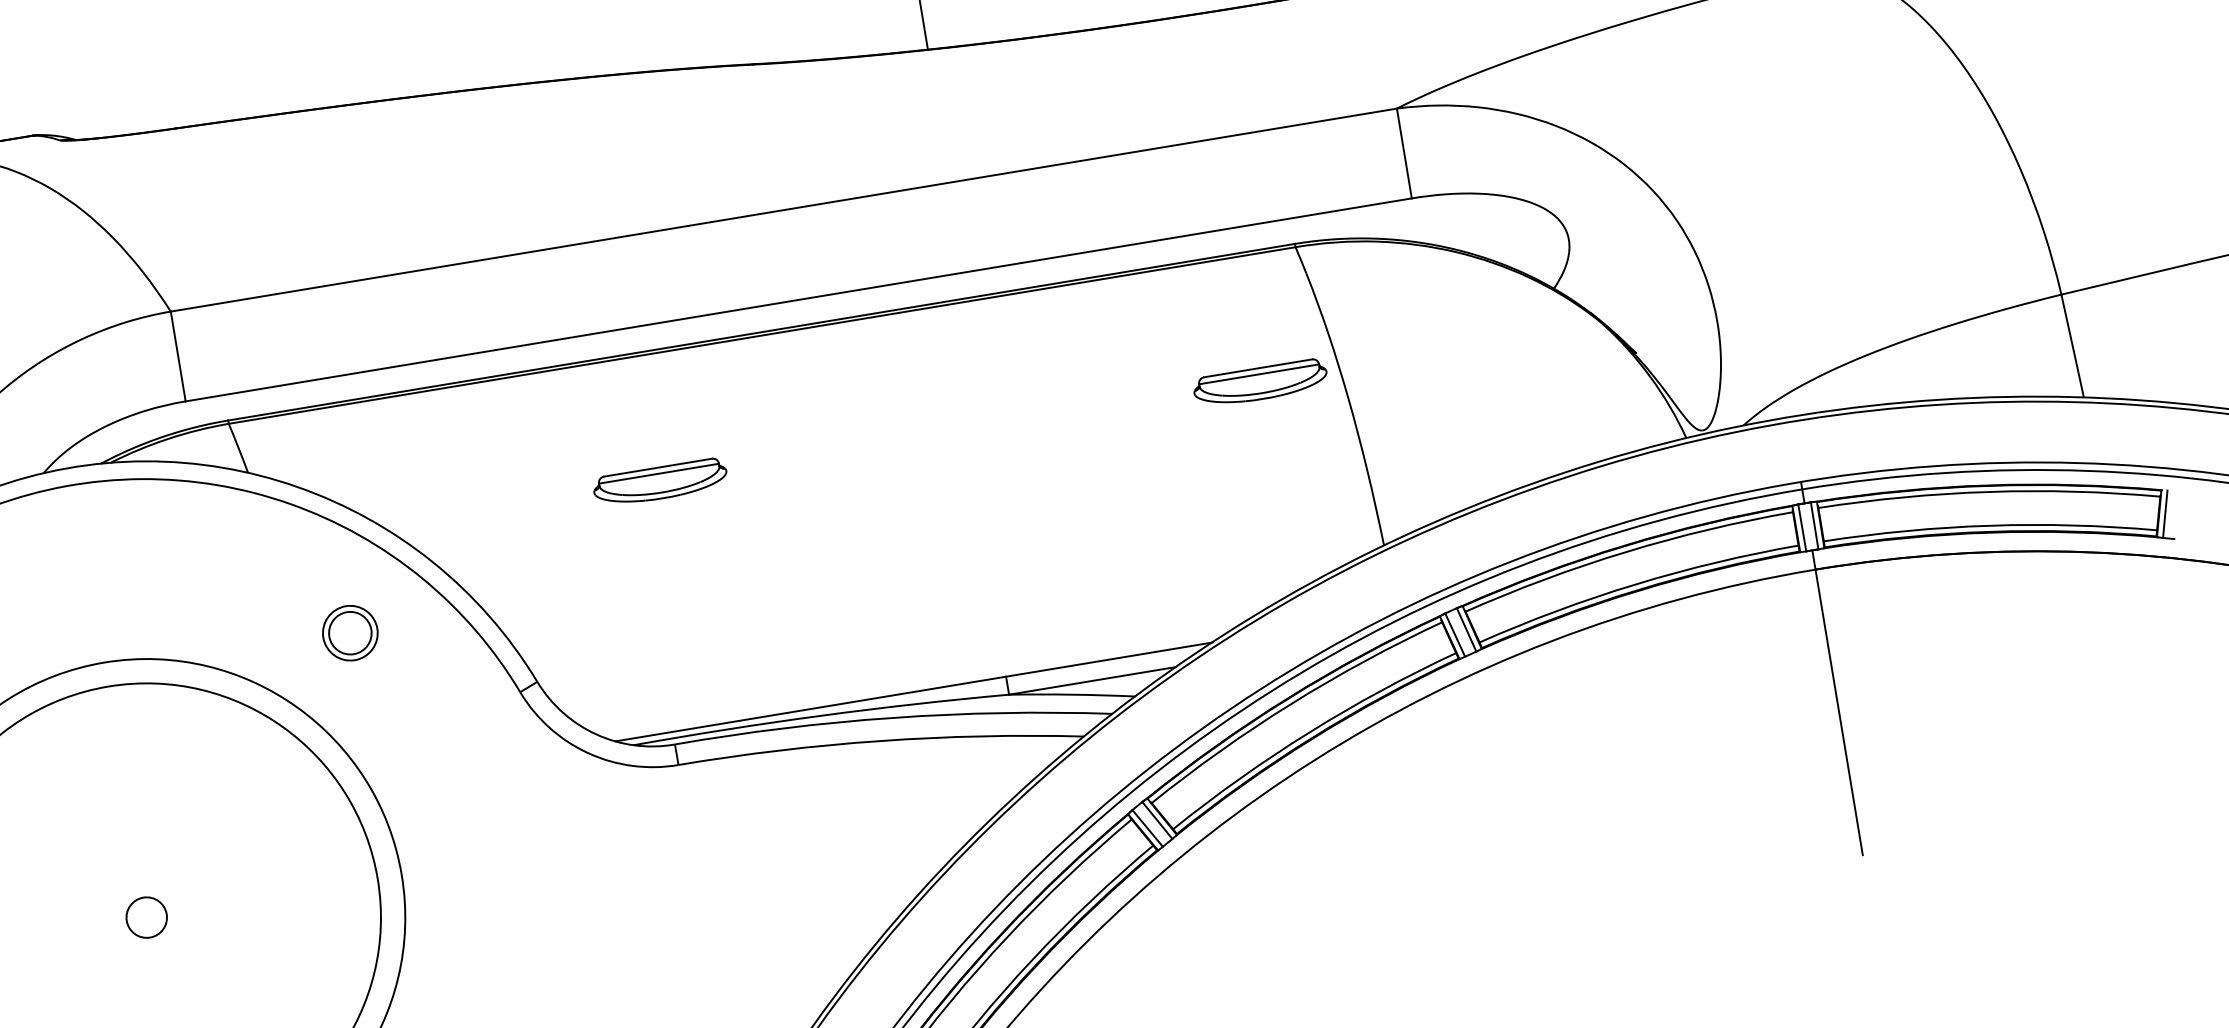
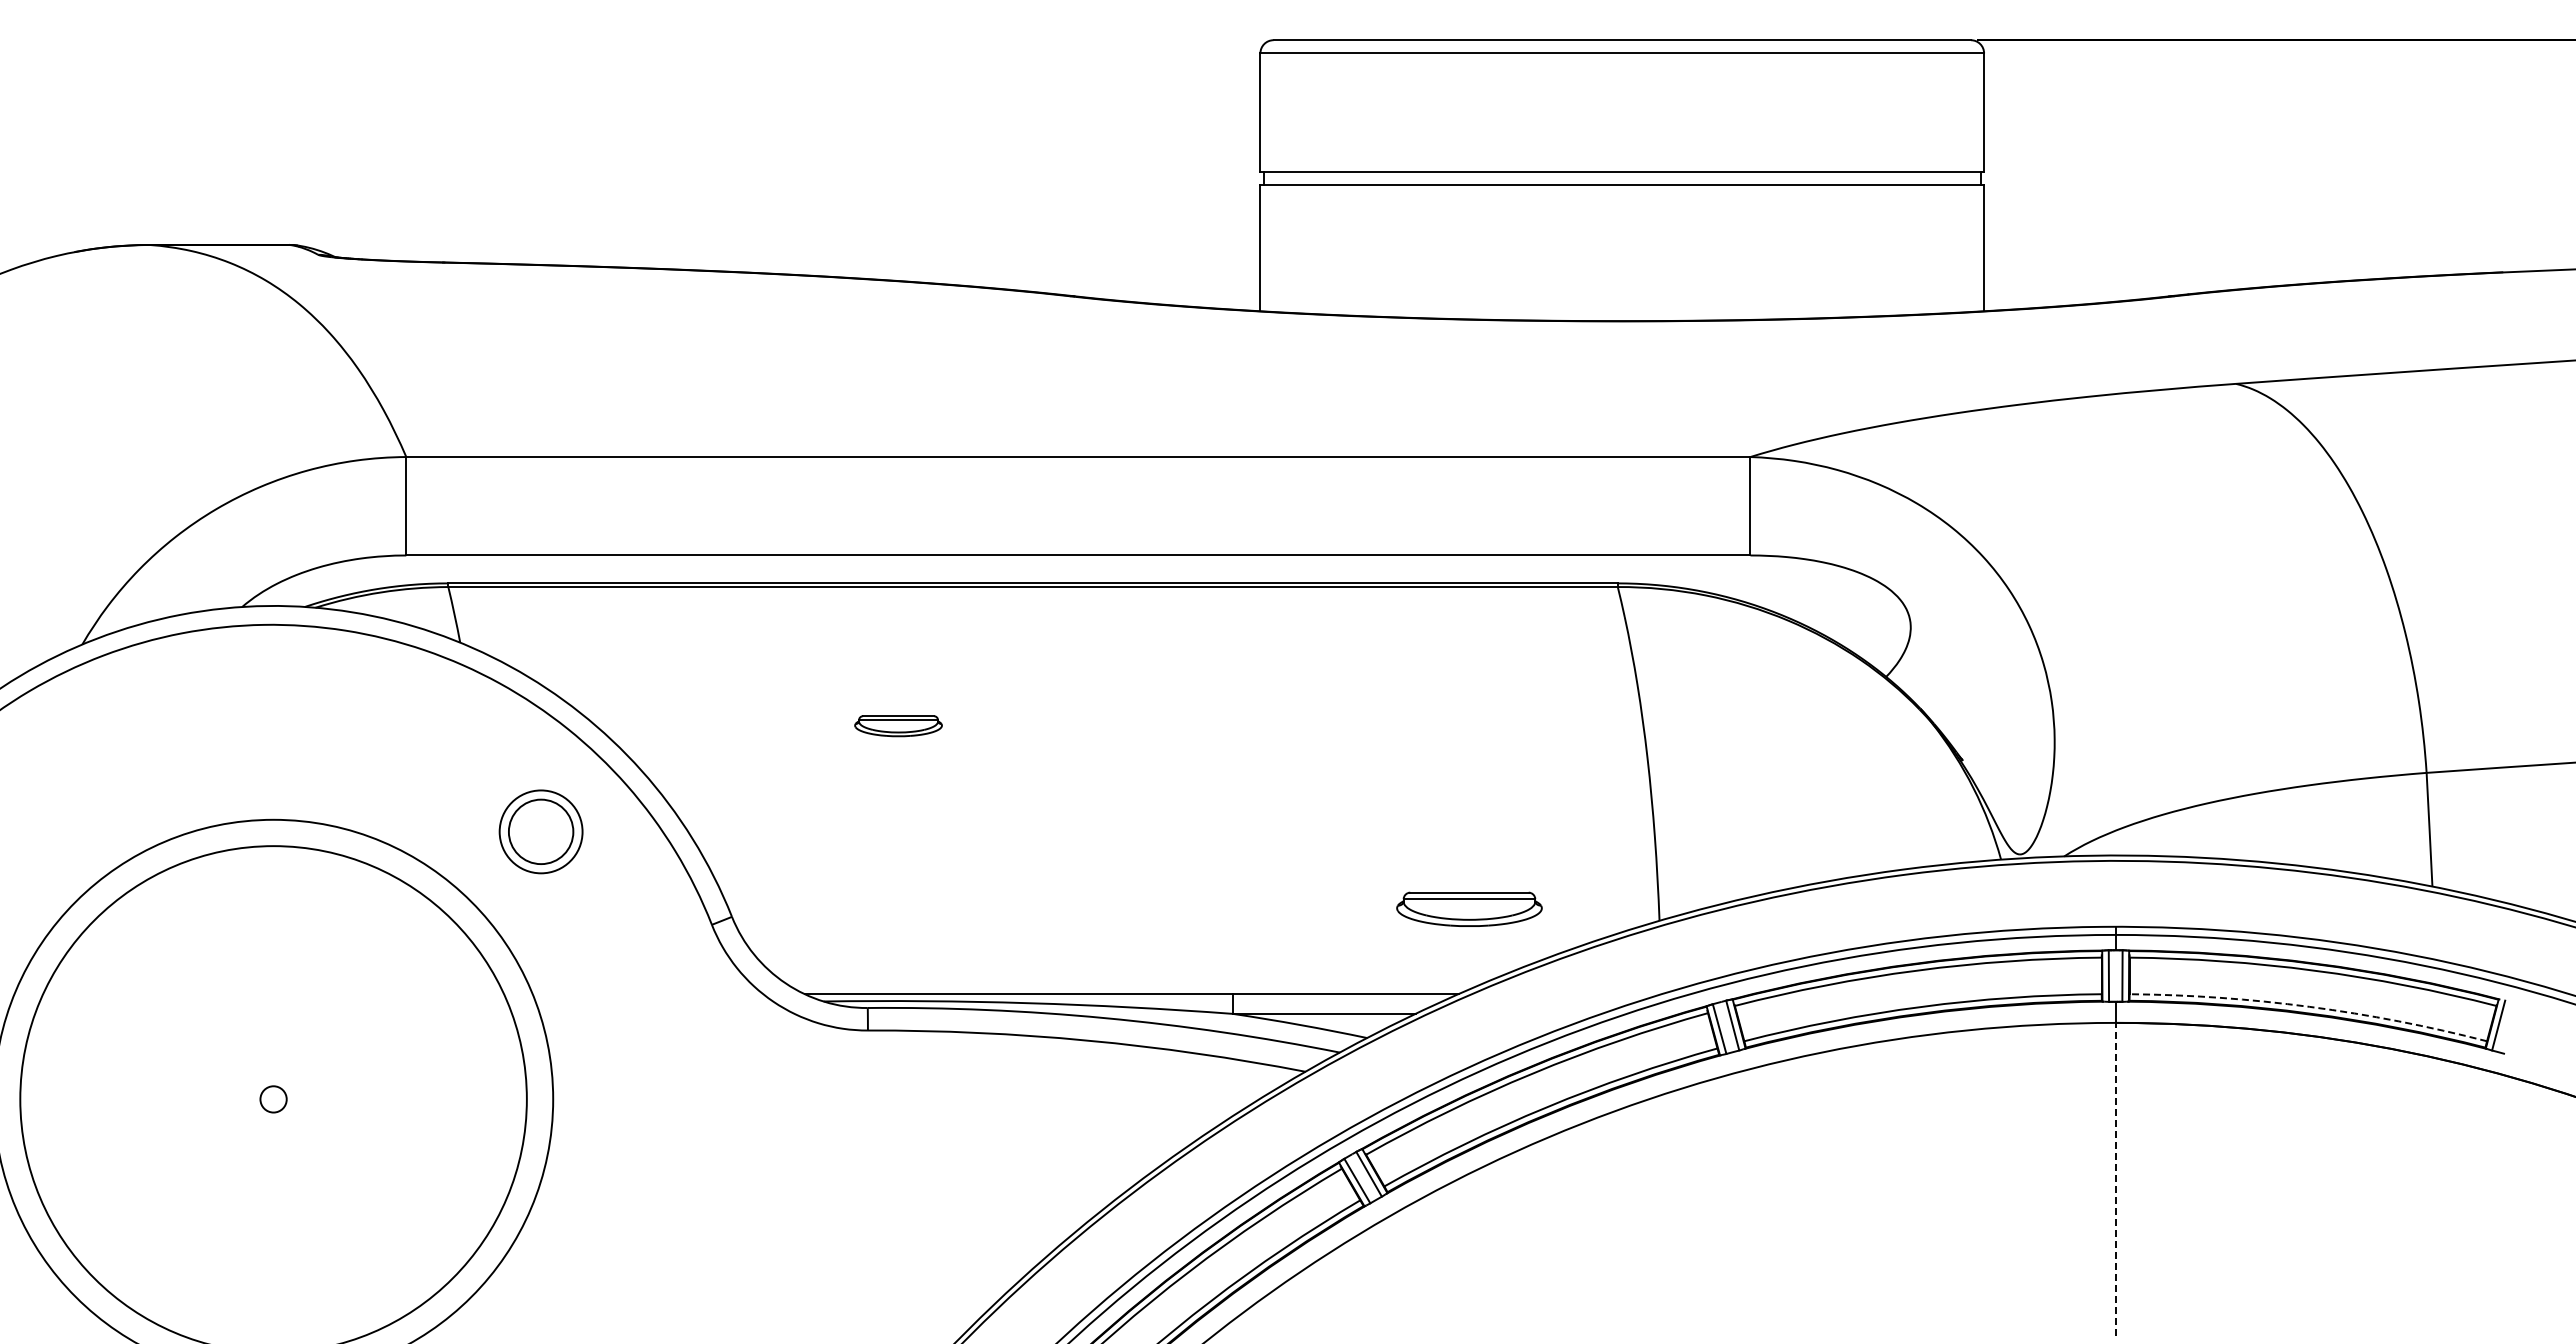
part: (1260, 382) -> (1469, 908), moved
part: (660, 482) -> (898, 725), size x0.6
arc: (1989, 525) -> (2309, 1006), solid -> dashed
part: (349, 632) -> (540, 831), size x1.4
line: (1839, 712) -> (2115, 1179), solid -> dashed
circle: (146, 917) -> (273, 1099), size x0.6

